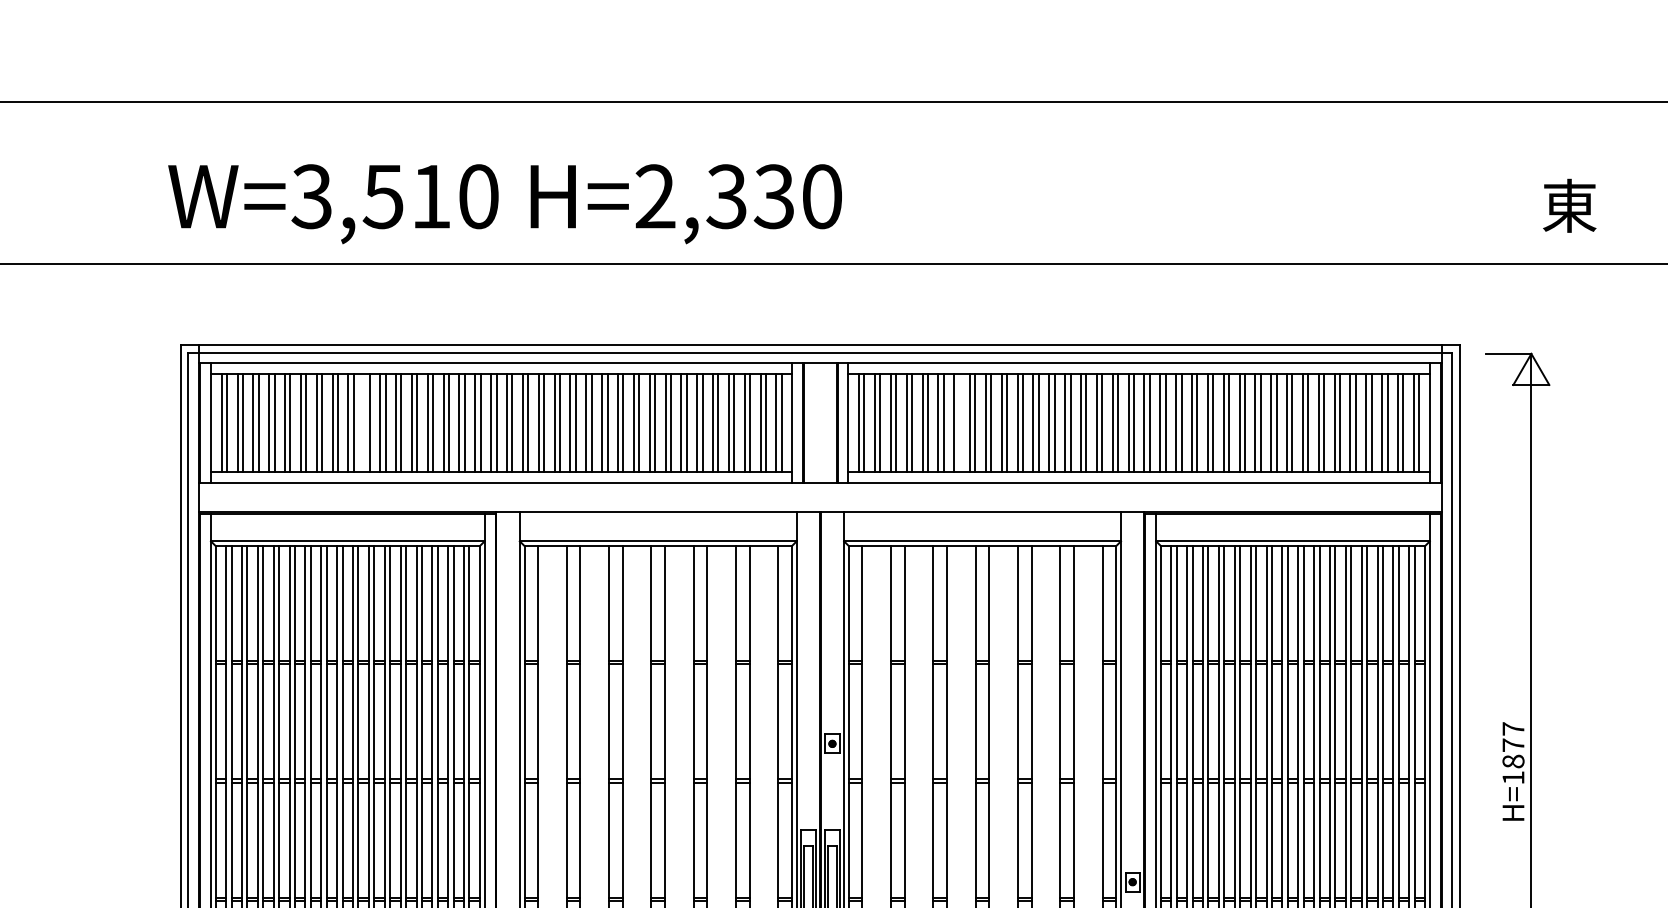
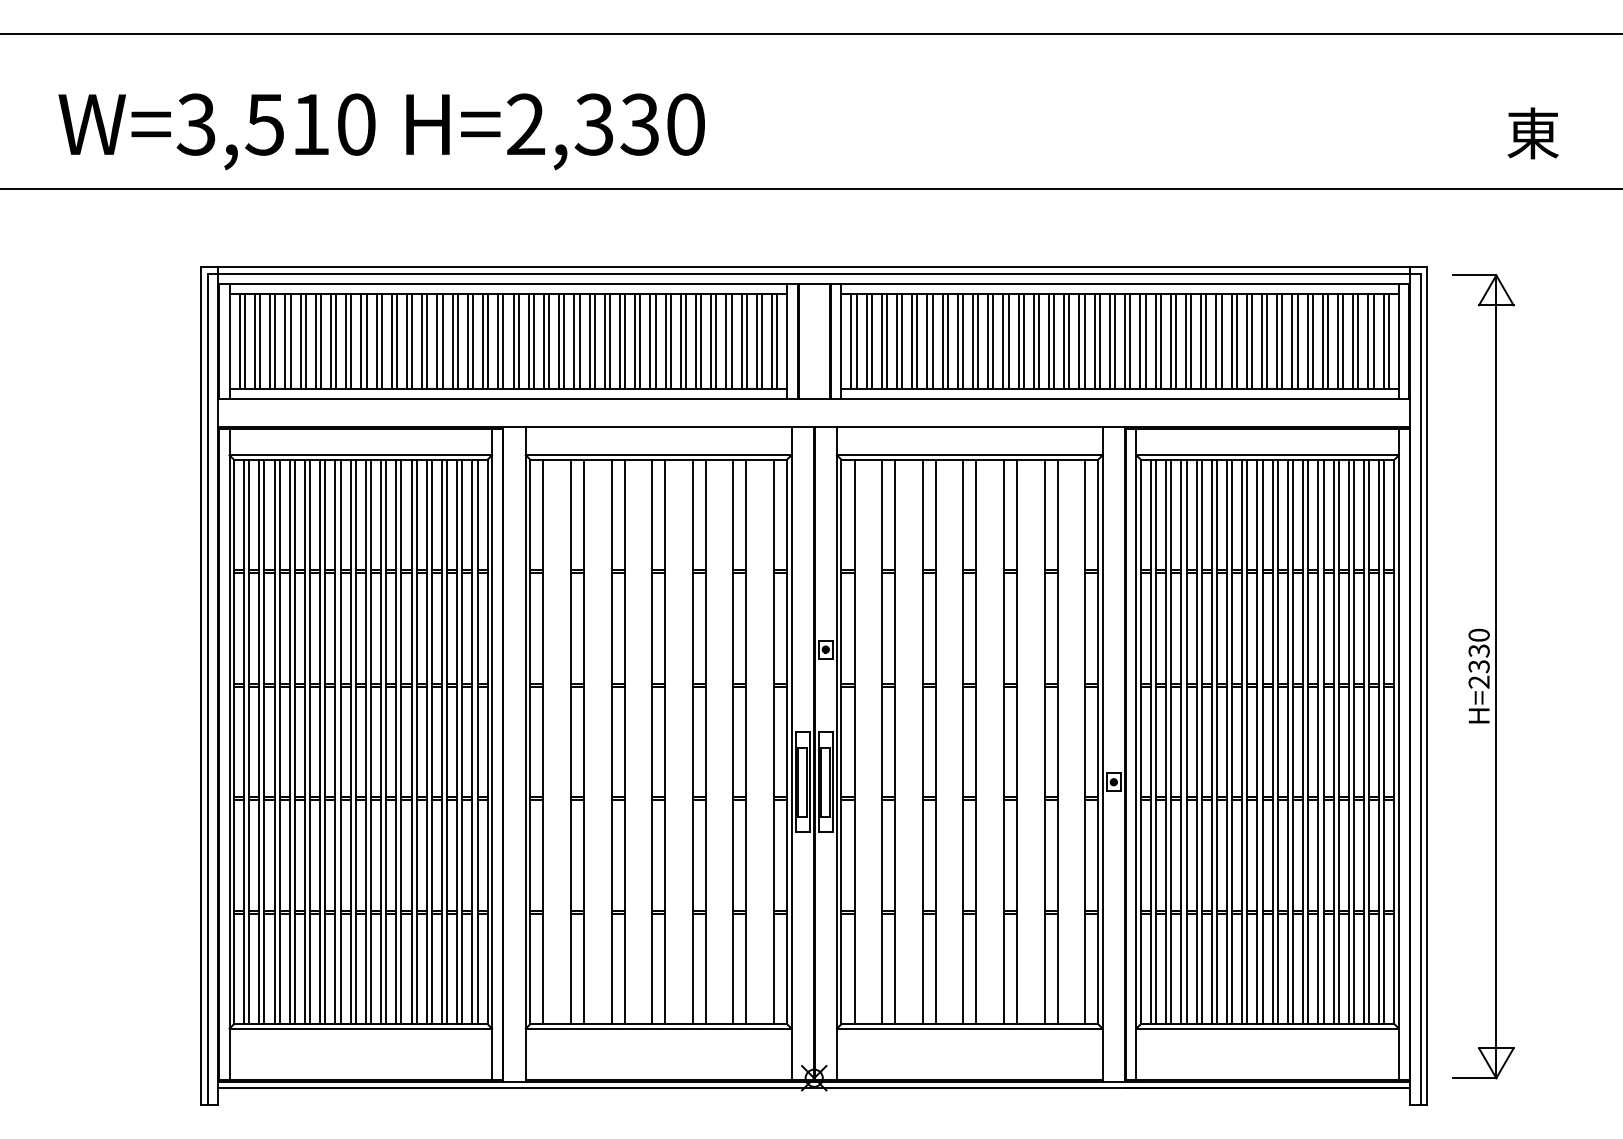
text: (504, 203) -> (381, 131), moved
line: (364, 422) -> (376, 341), added
line: (959, 422) -> (947, 341), added
text: (1512, 753) -> (1478, 658), H=1877 -> H=2330

